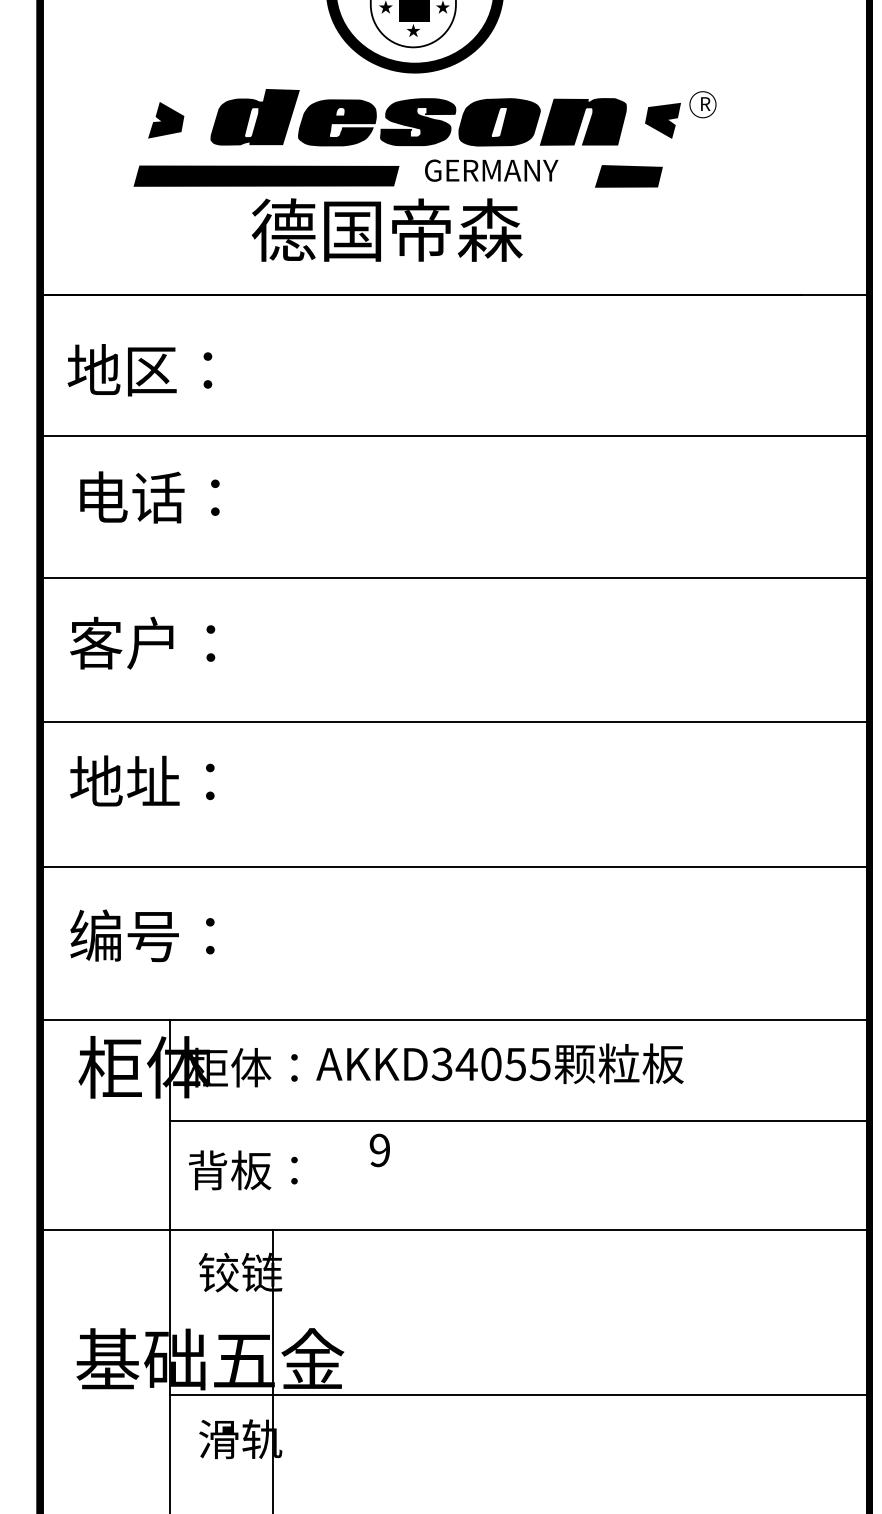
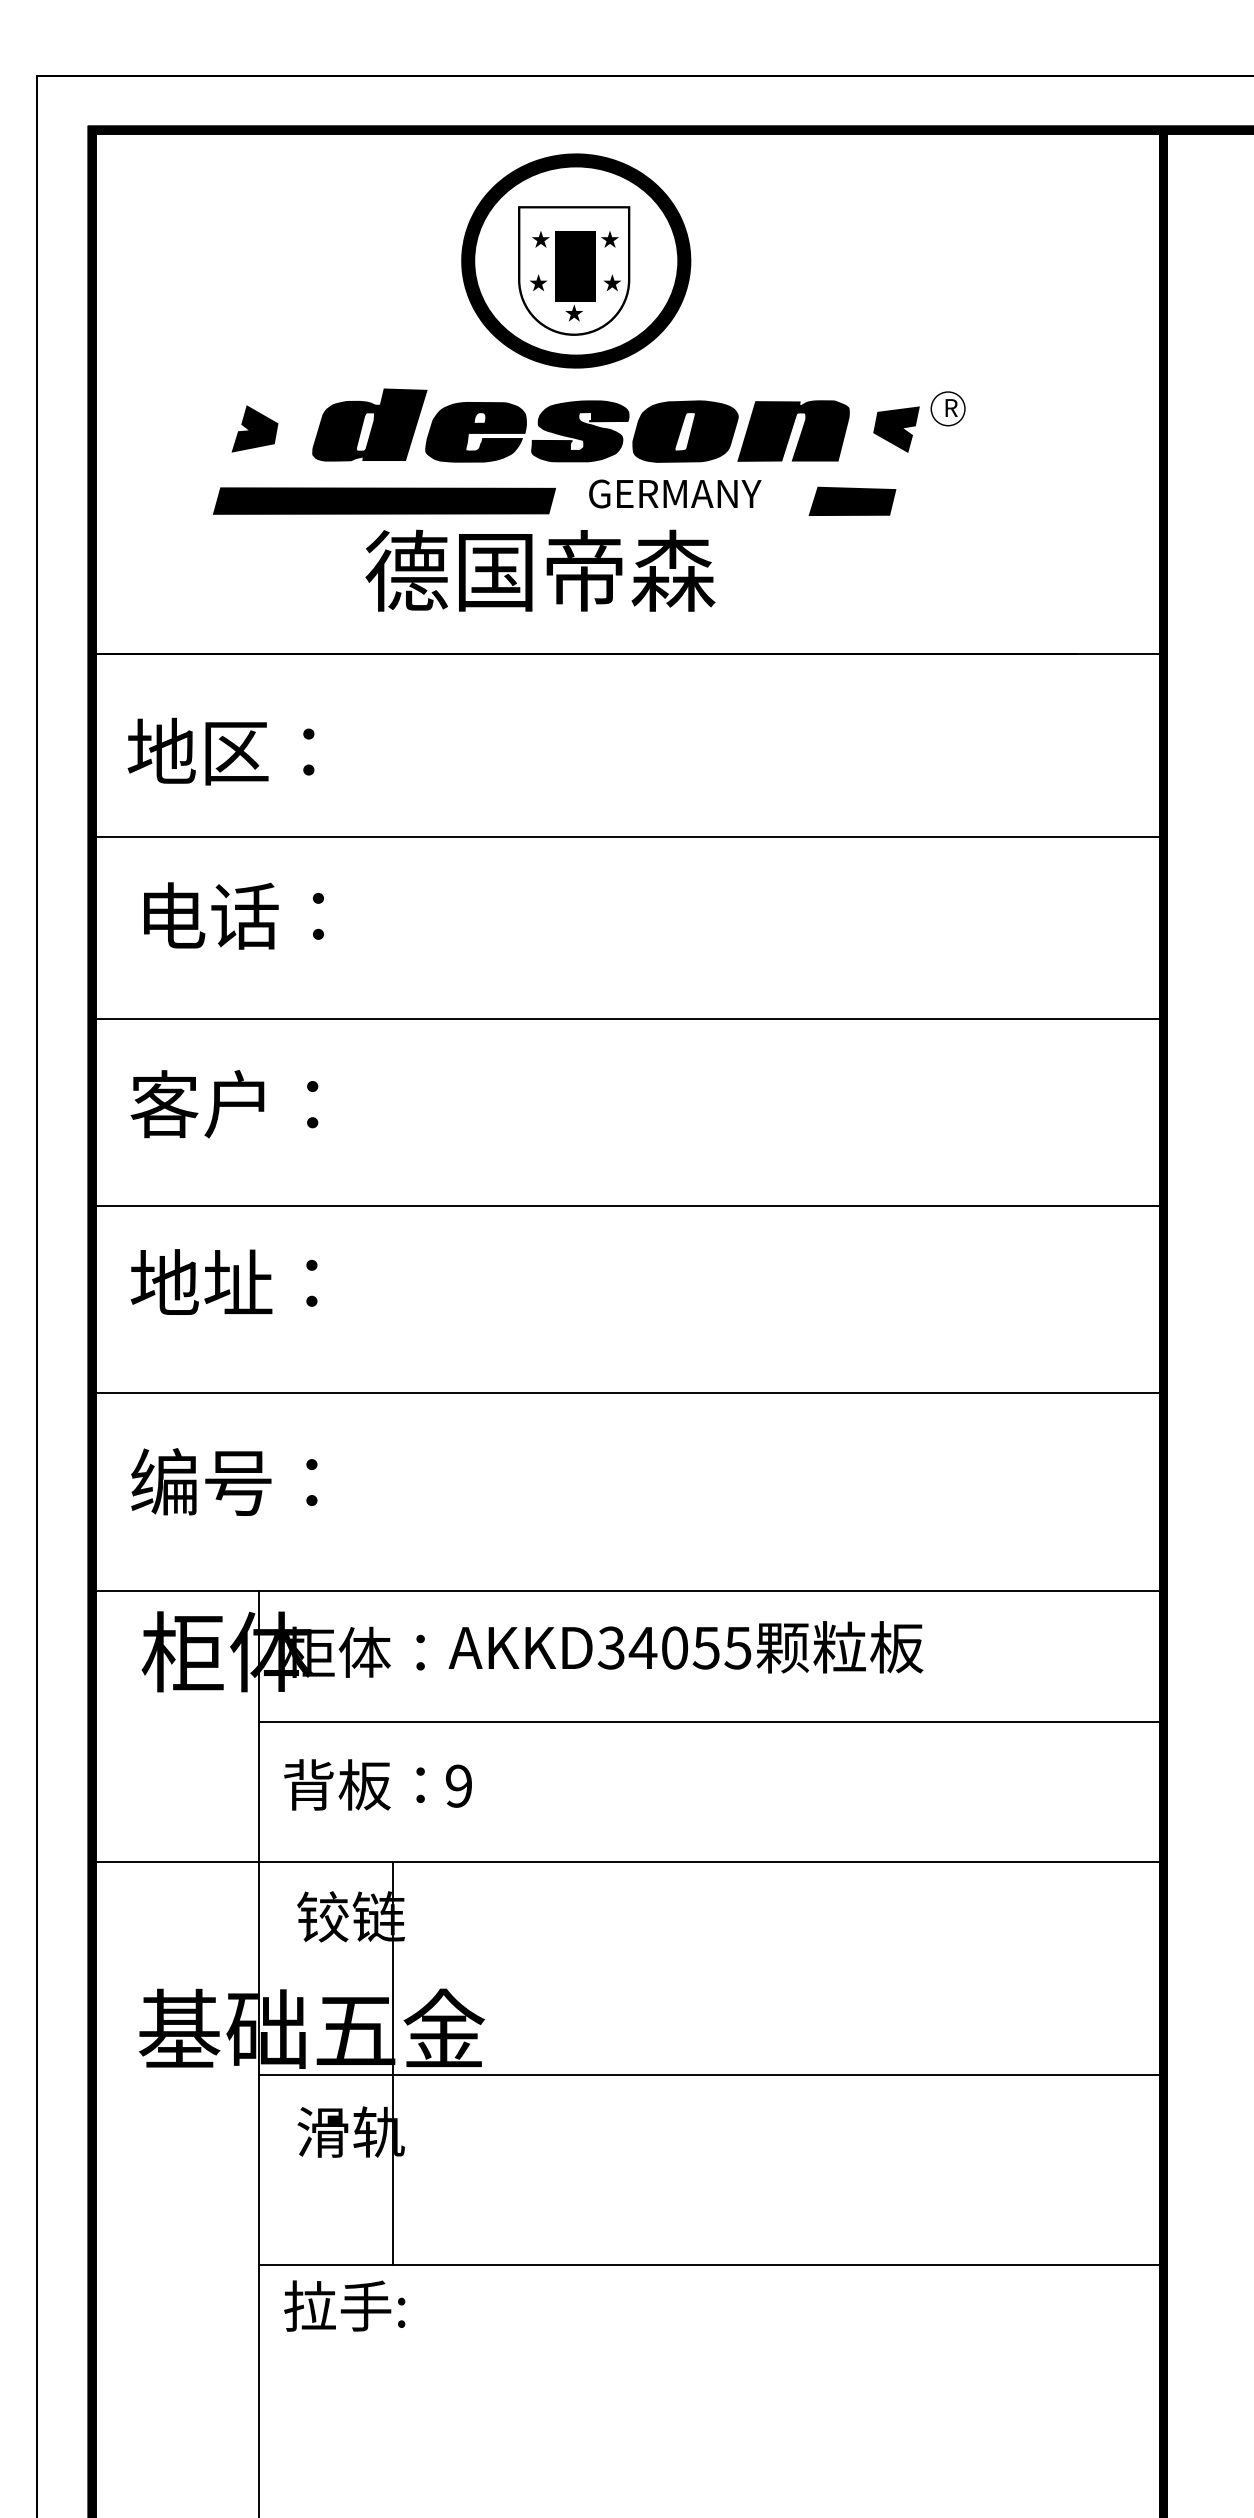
text: (379, 1149) -> (458, 1785), moved

